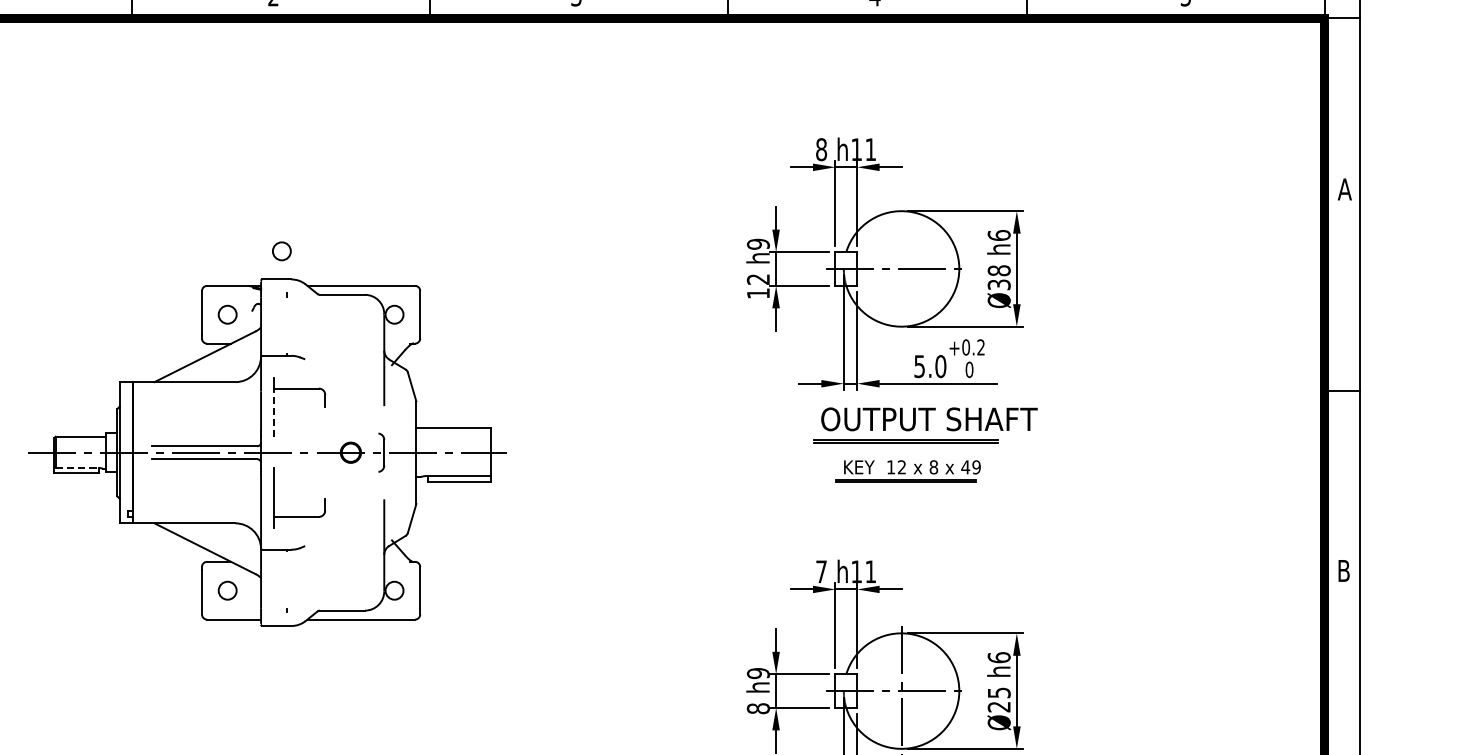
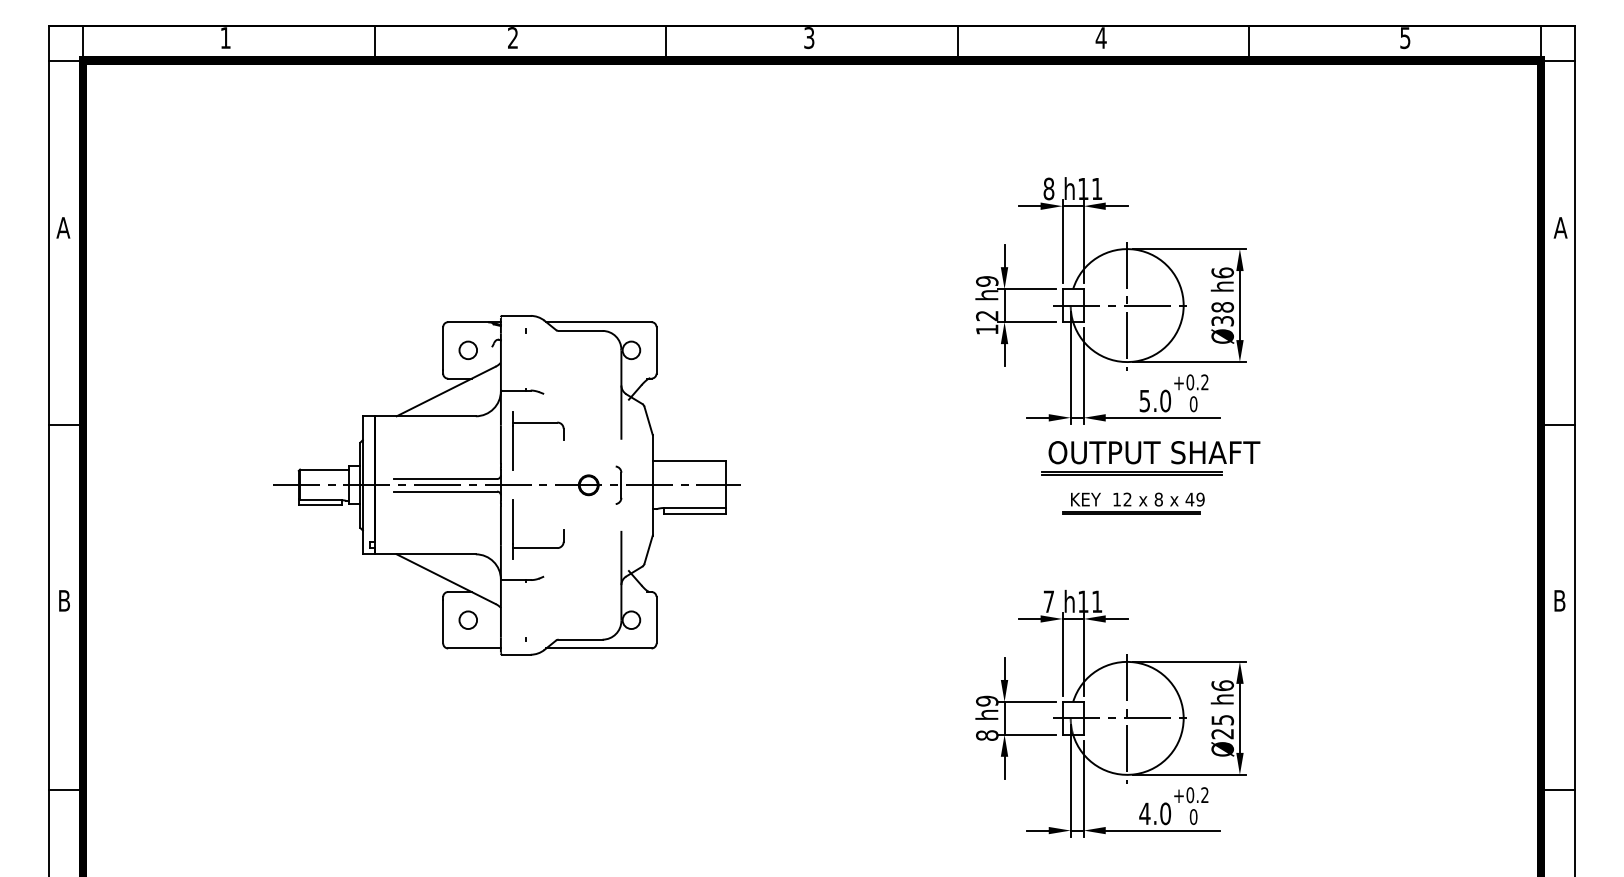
circle: (281, 250) -> (520, 287), removed
line: (901, 269) -> (1127, 306), added
line: (273, 414) -> (513, 447), dashed -> solid
line: (76, 468) -> (320, 500), dashed -> solid

